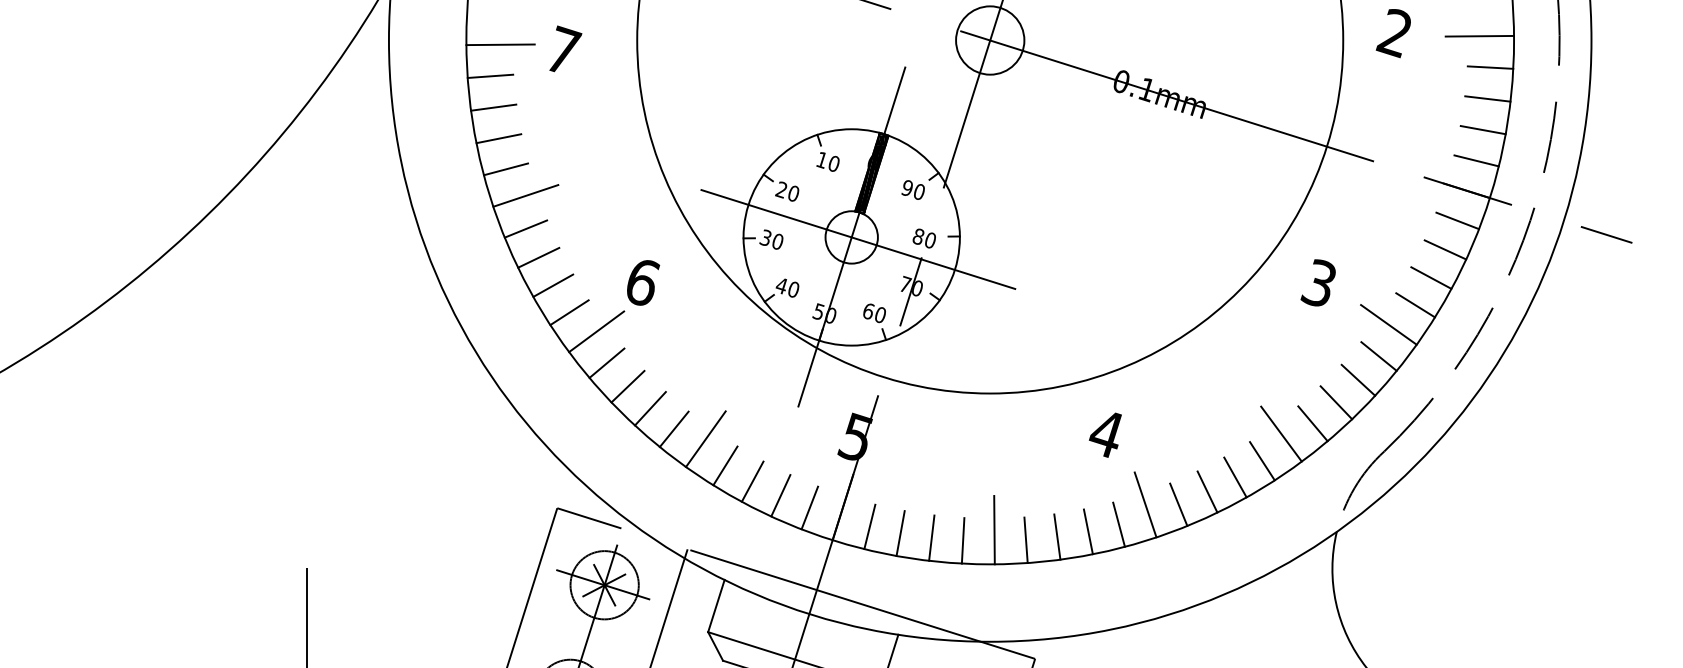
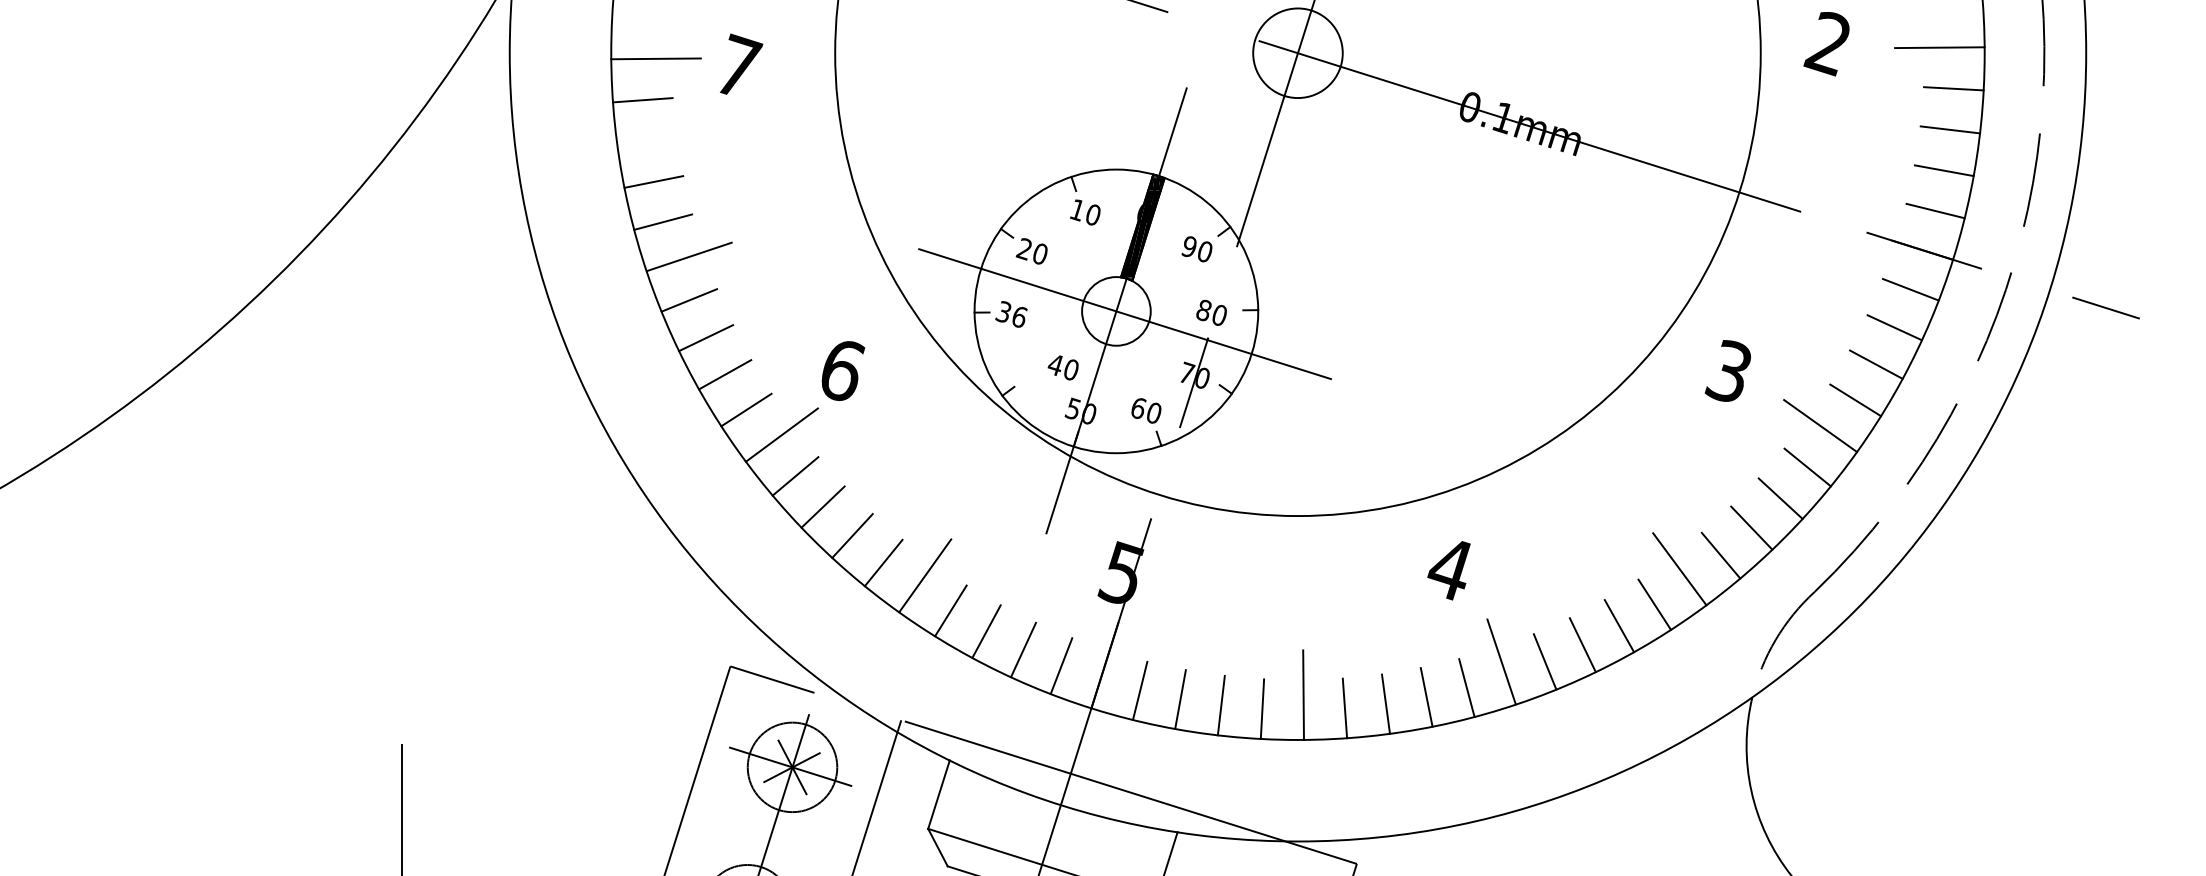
line: (493, 107) -> (646, 141), removed
text: (777, 241) -> (1019, 316), 30 -> 36
text: (786, 287) -> (1062, 367), moved

